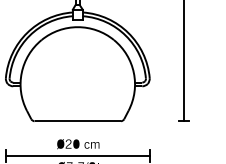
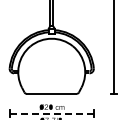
line: (77, 154) -> (51, 113), solid -> dashed

